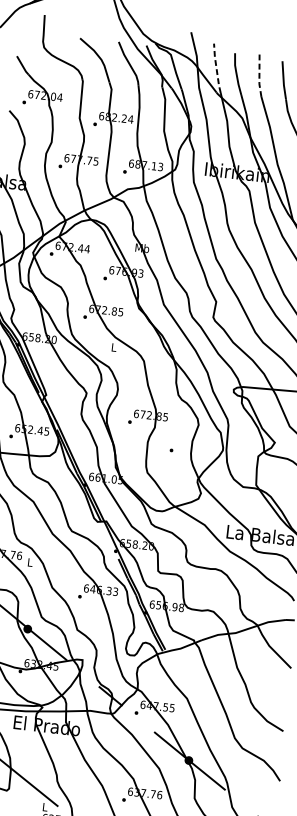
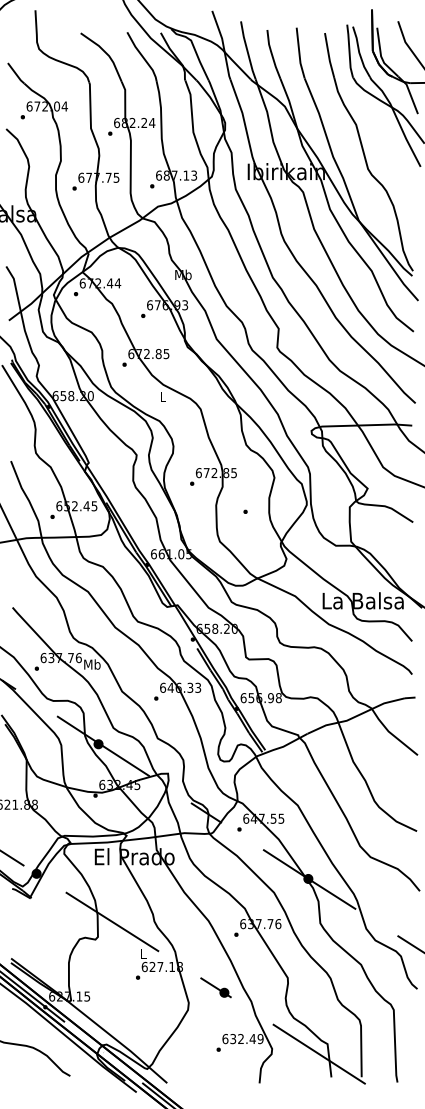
line: (216, 68) -> (247, 50), dashed -> solid
line: (259, 75) -> (299, 53), dashed -> solid
text: (30, 562) -> (92, 664), L -> Mb

